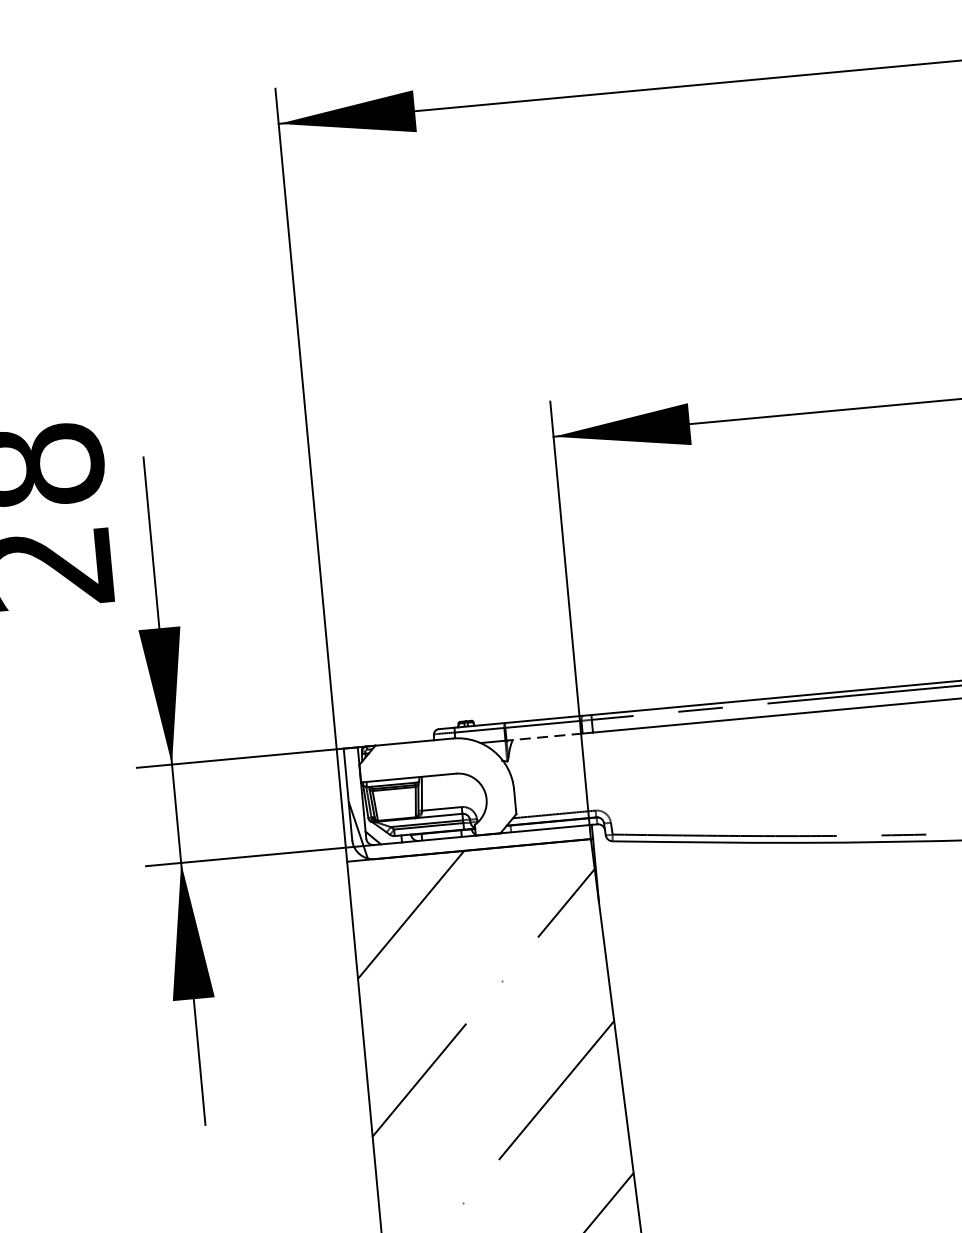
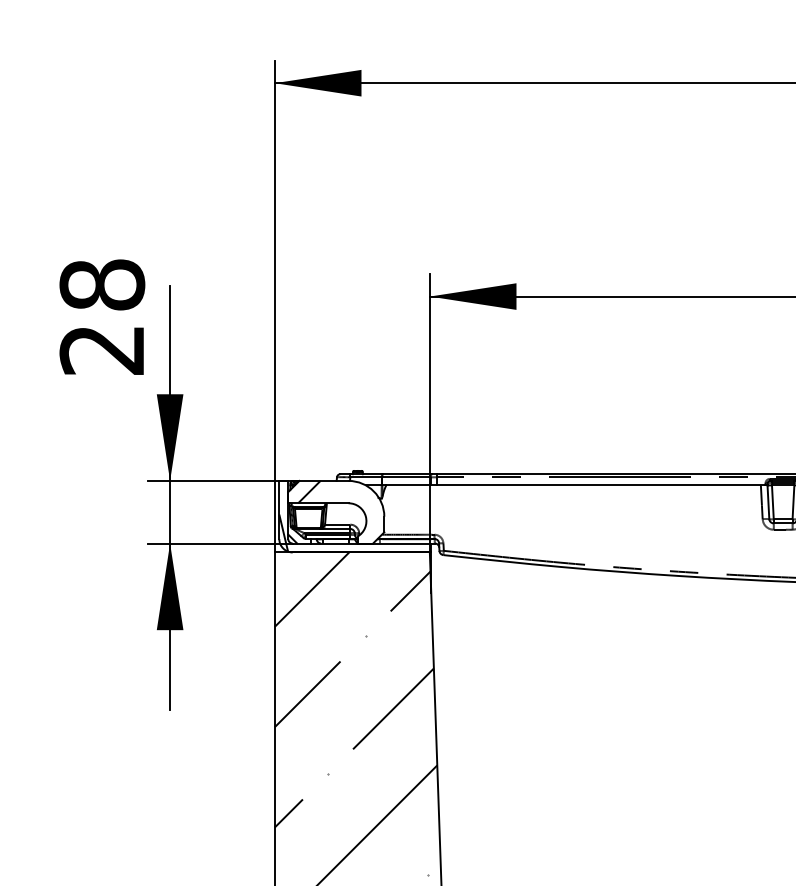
line: (547, 736) -> (408, 485), dashed -> solid
hatch: (392, 760) -> (309, 491), added

